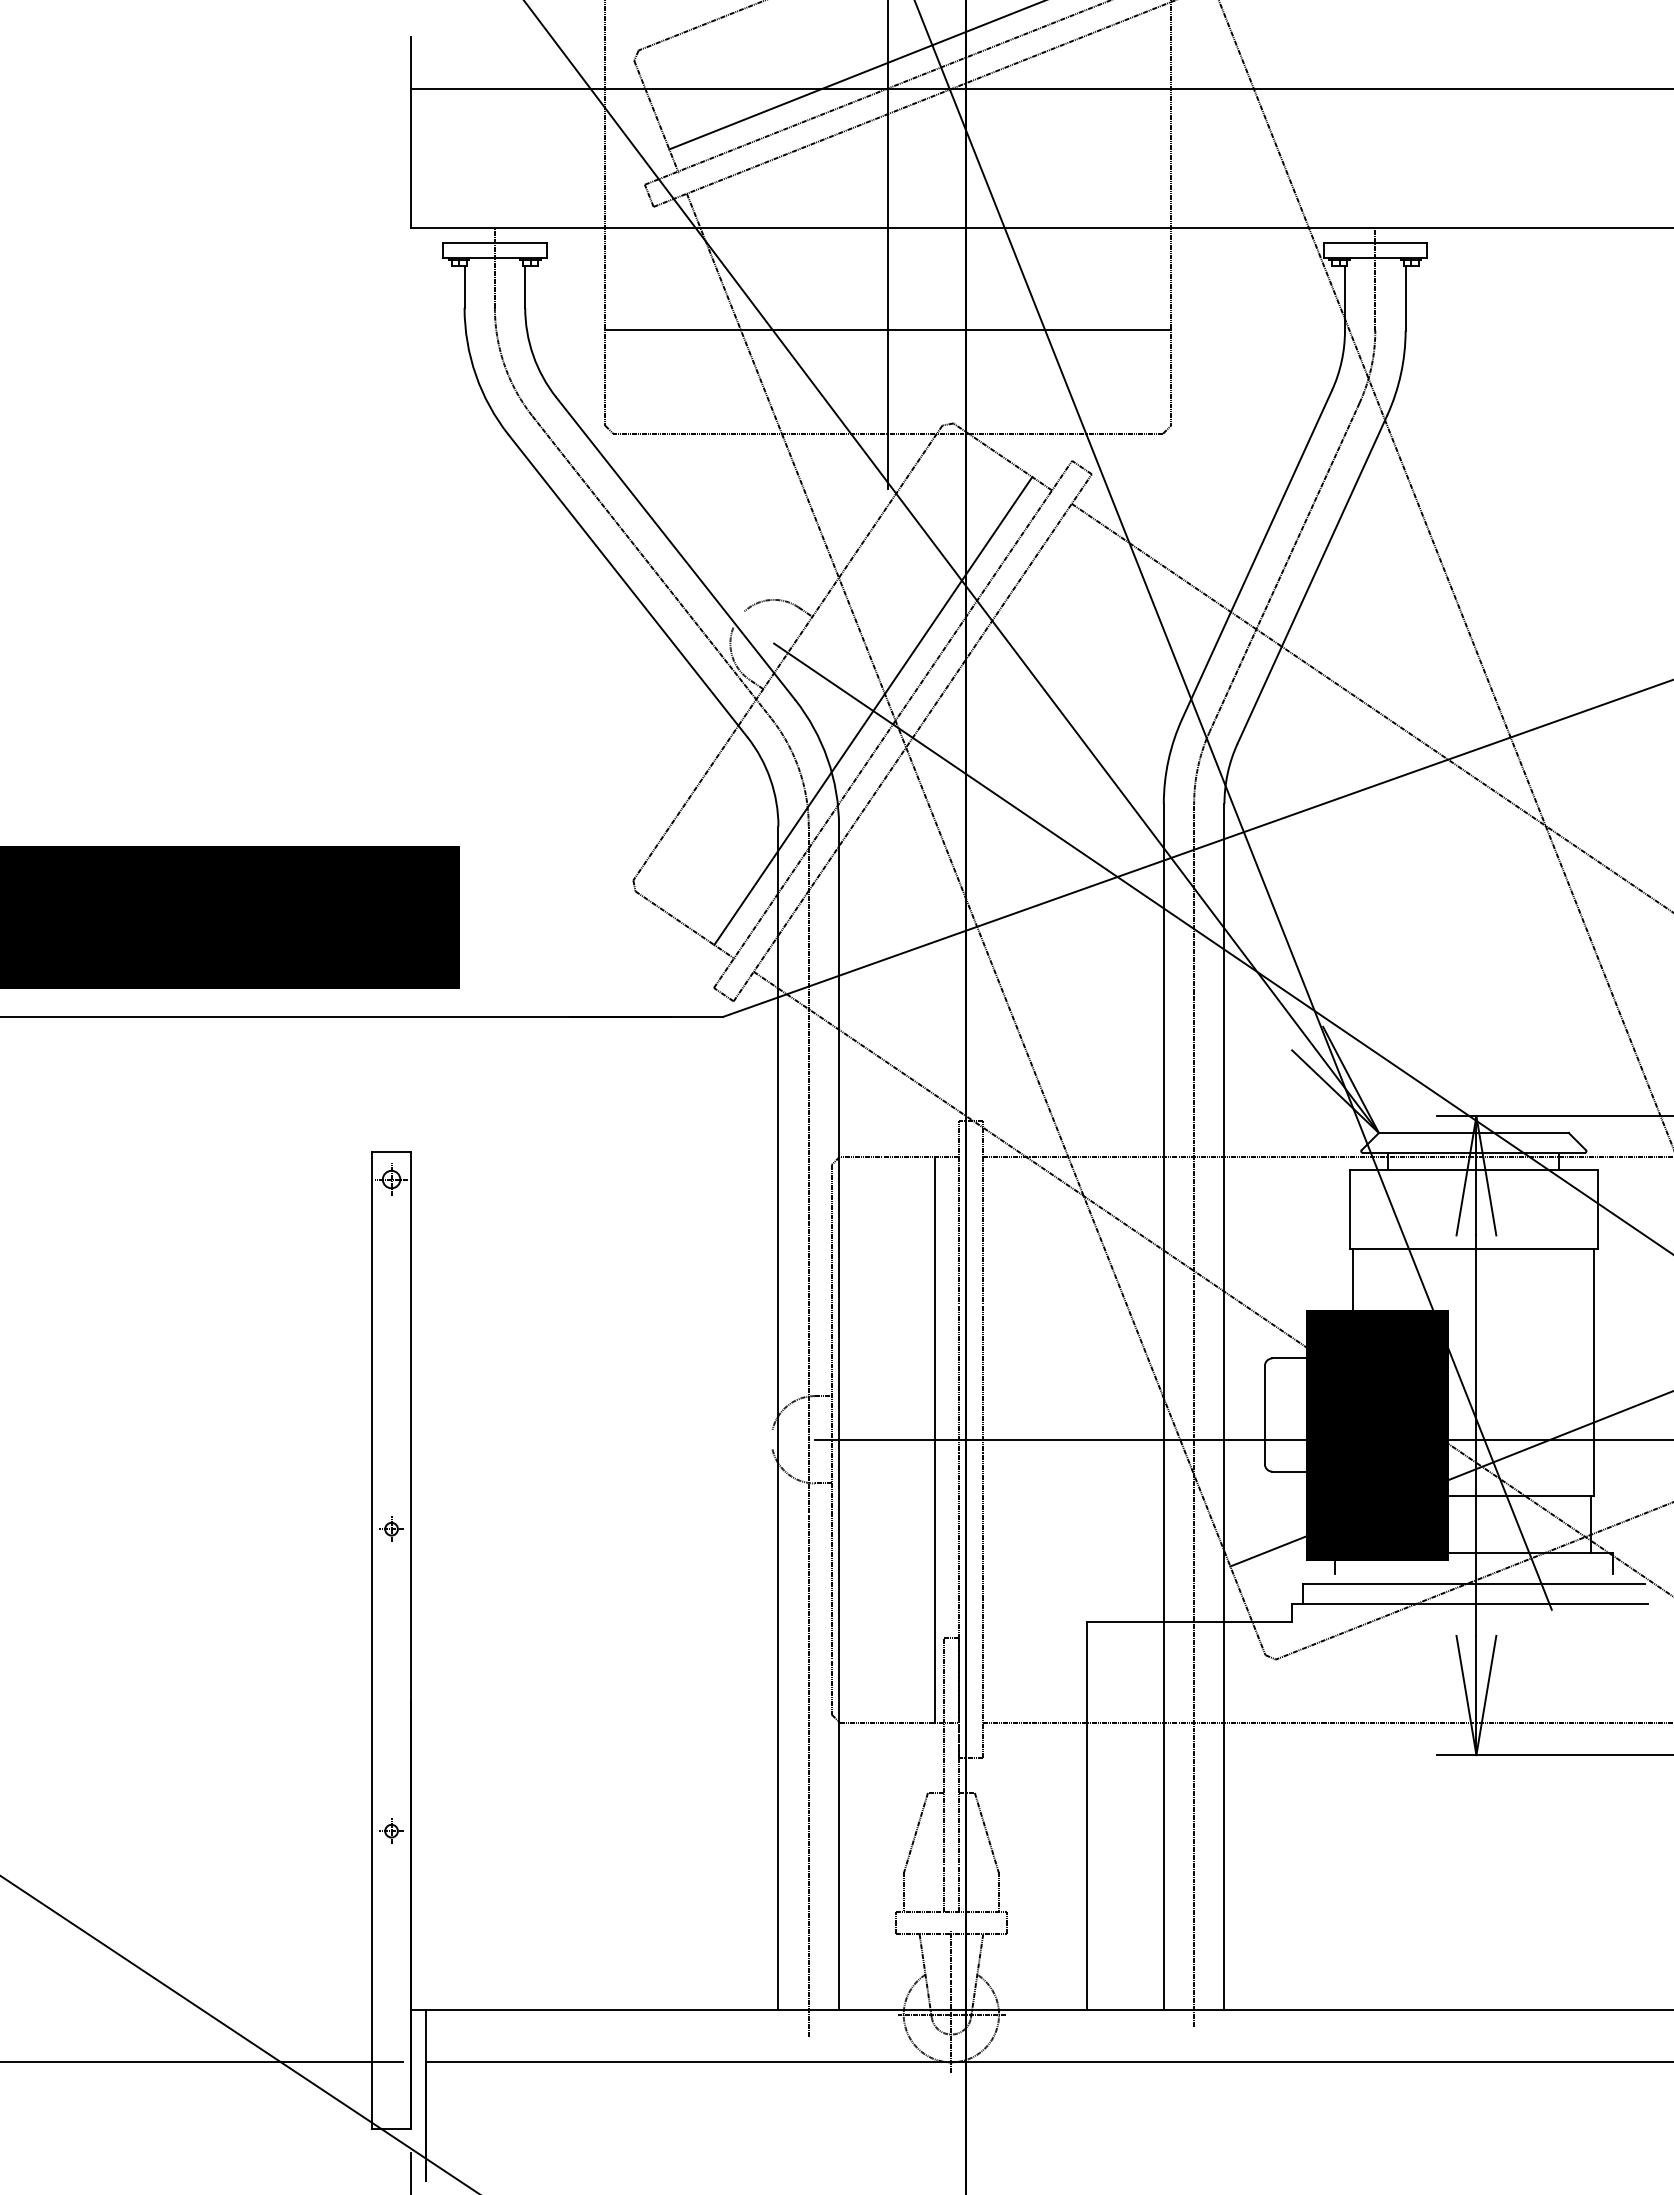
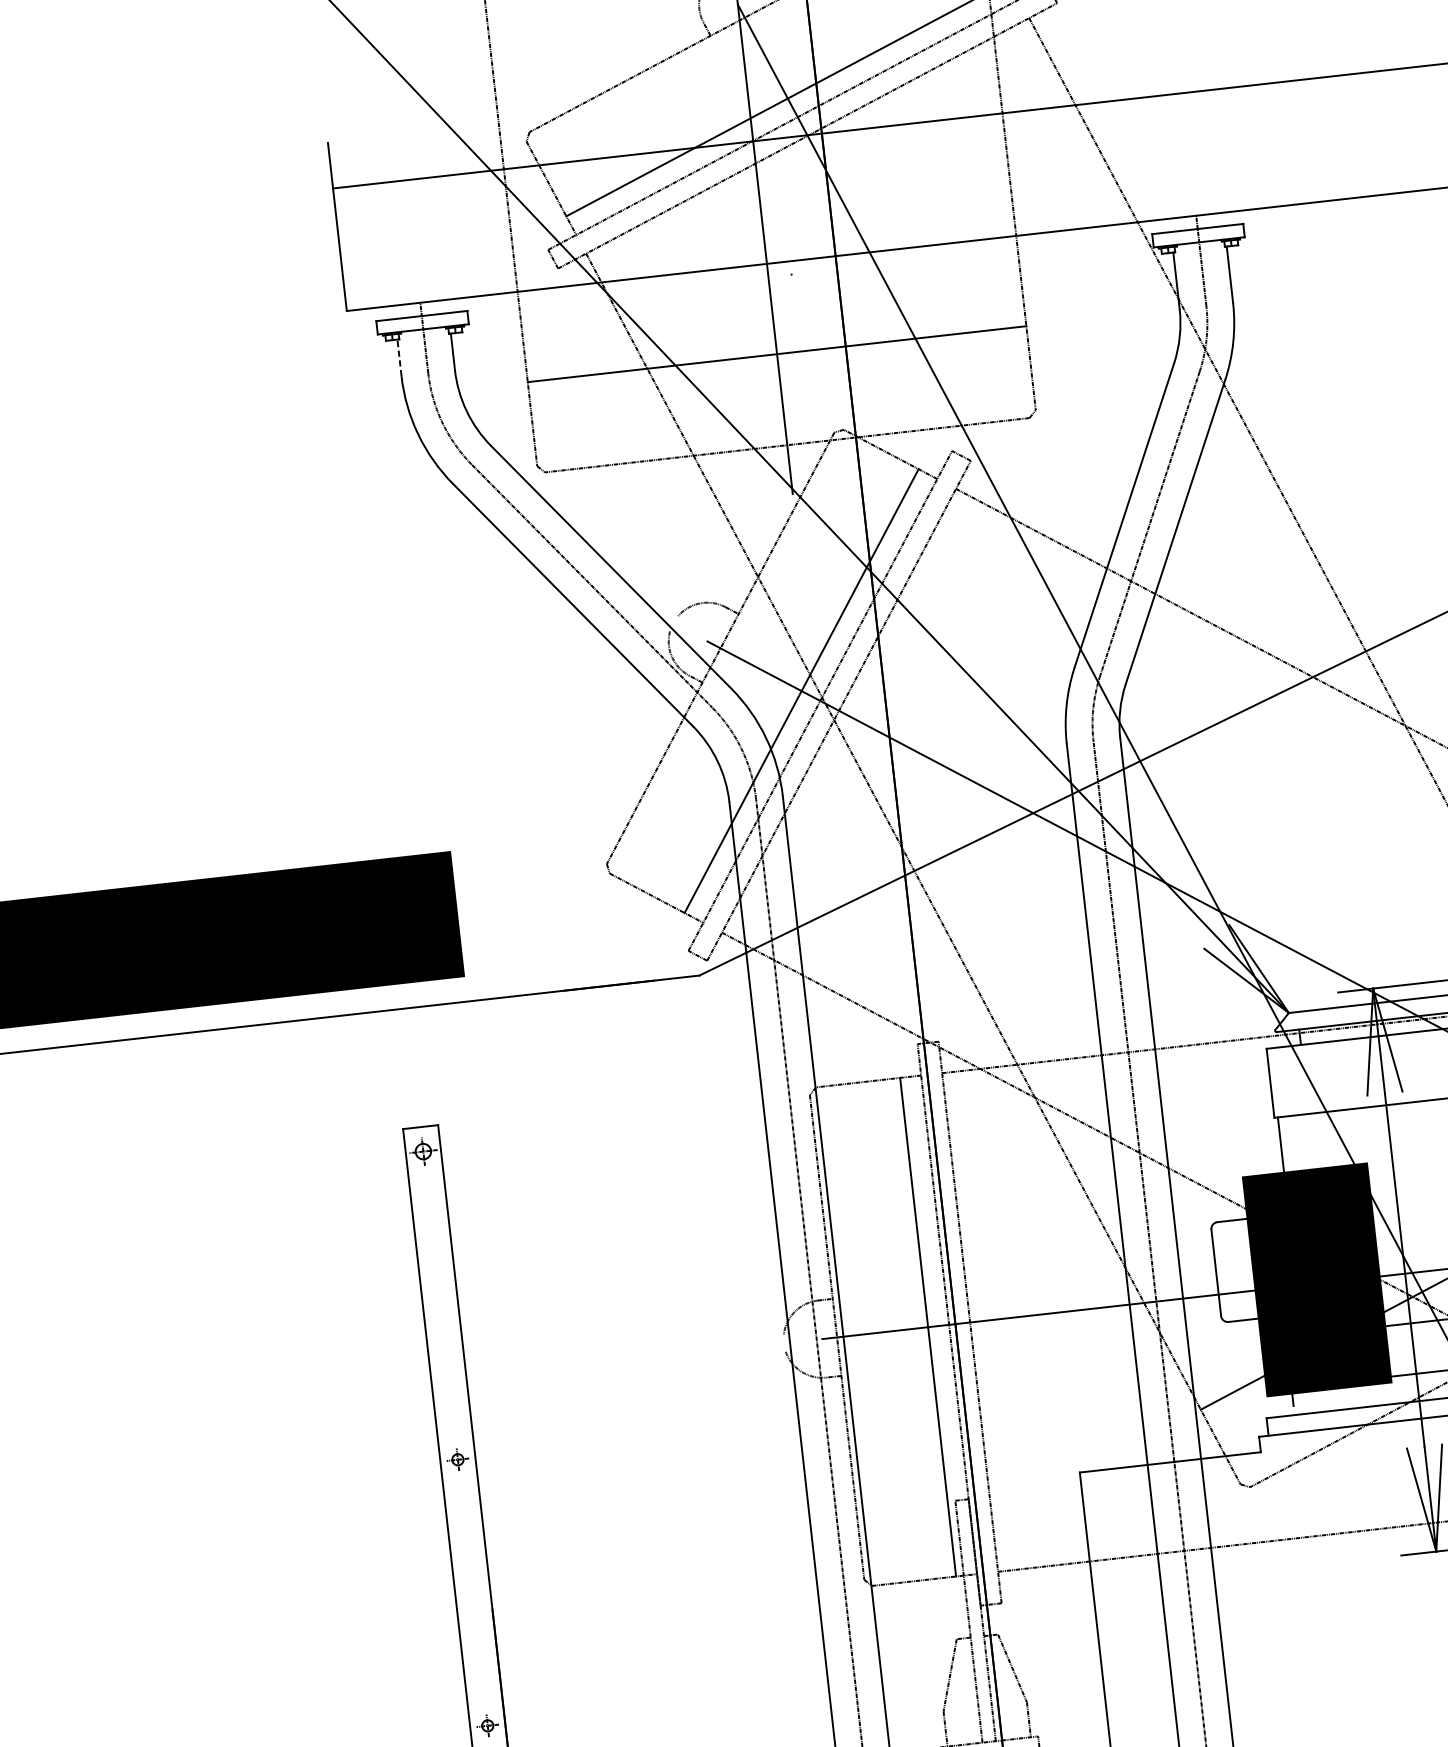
line: (464, 287) -> (399, 358), solid -> dashed

